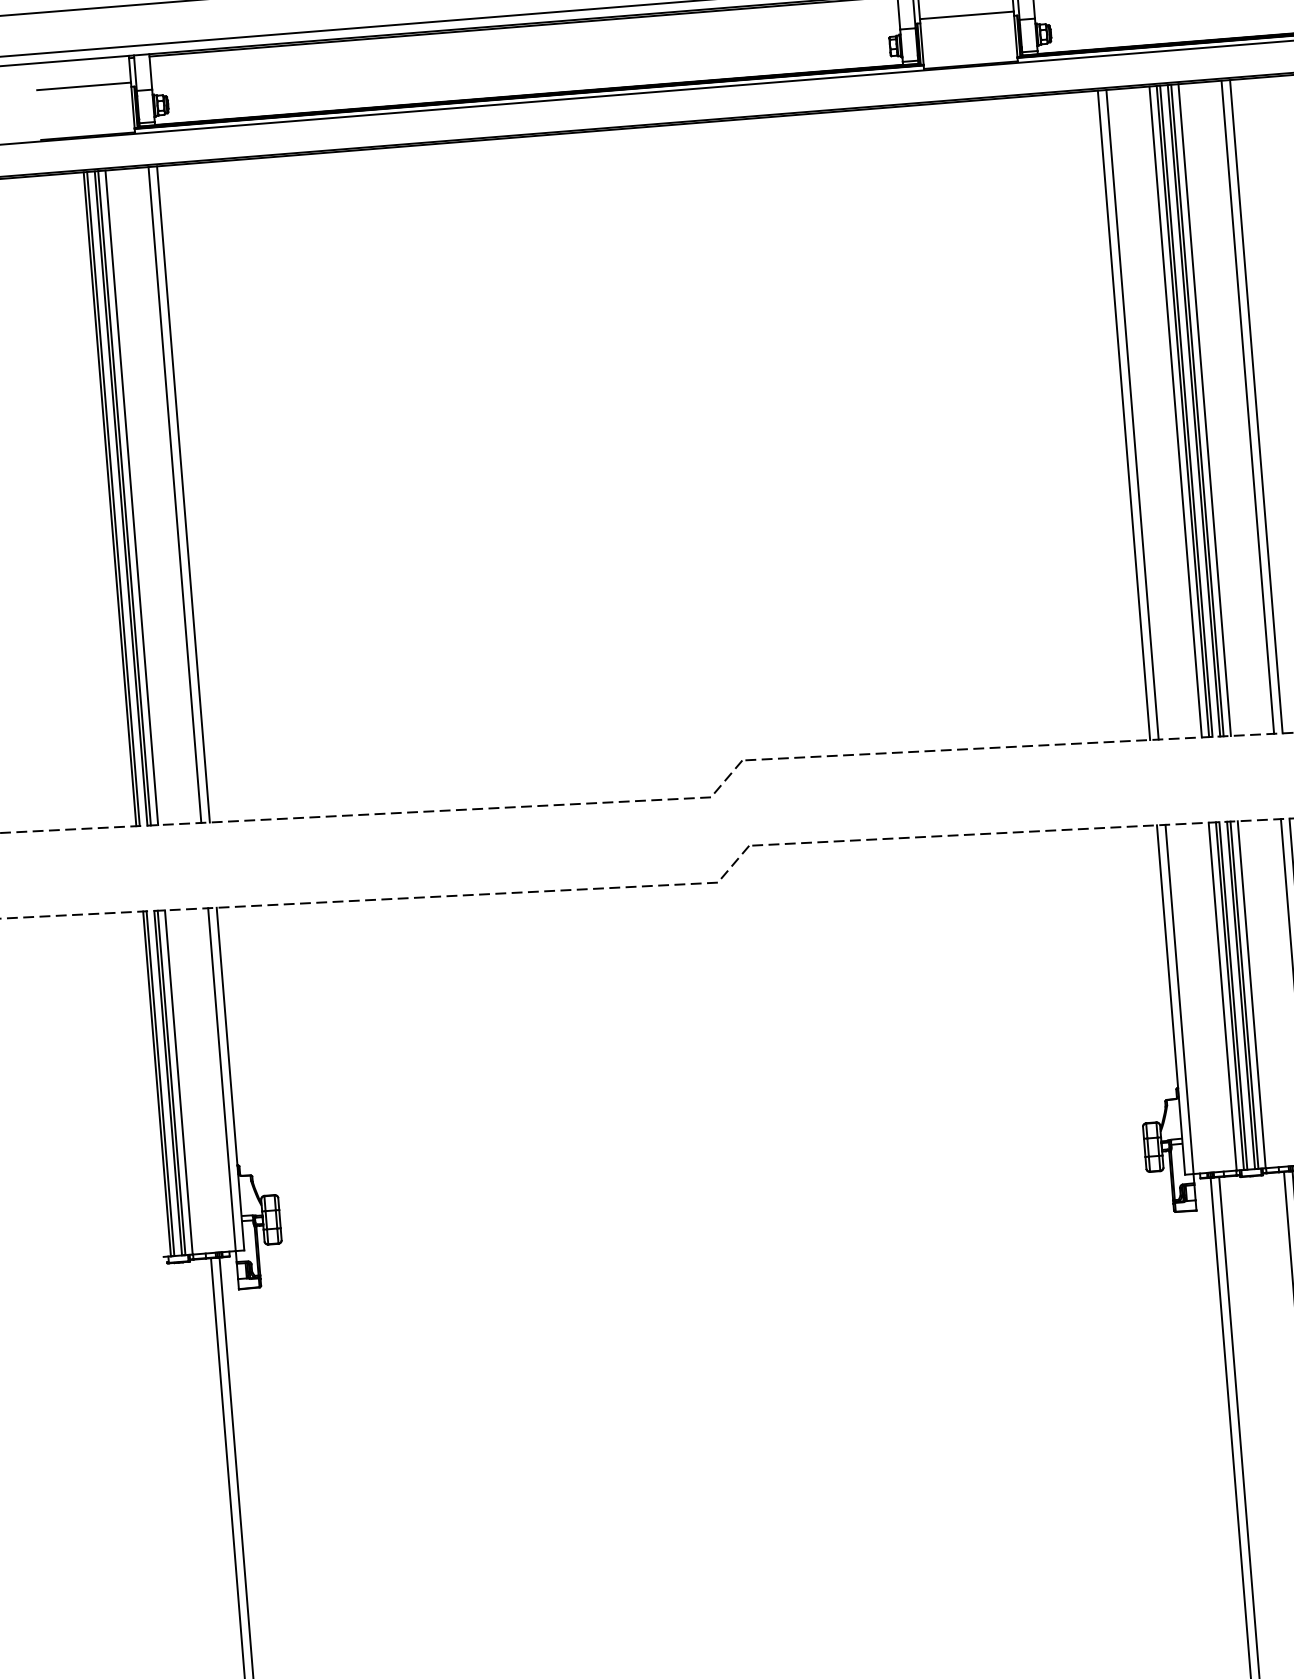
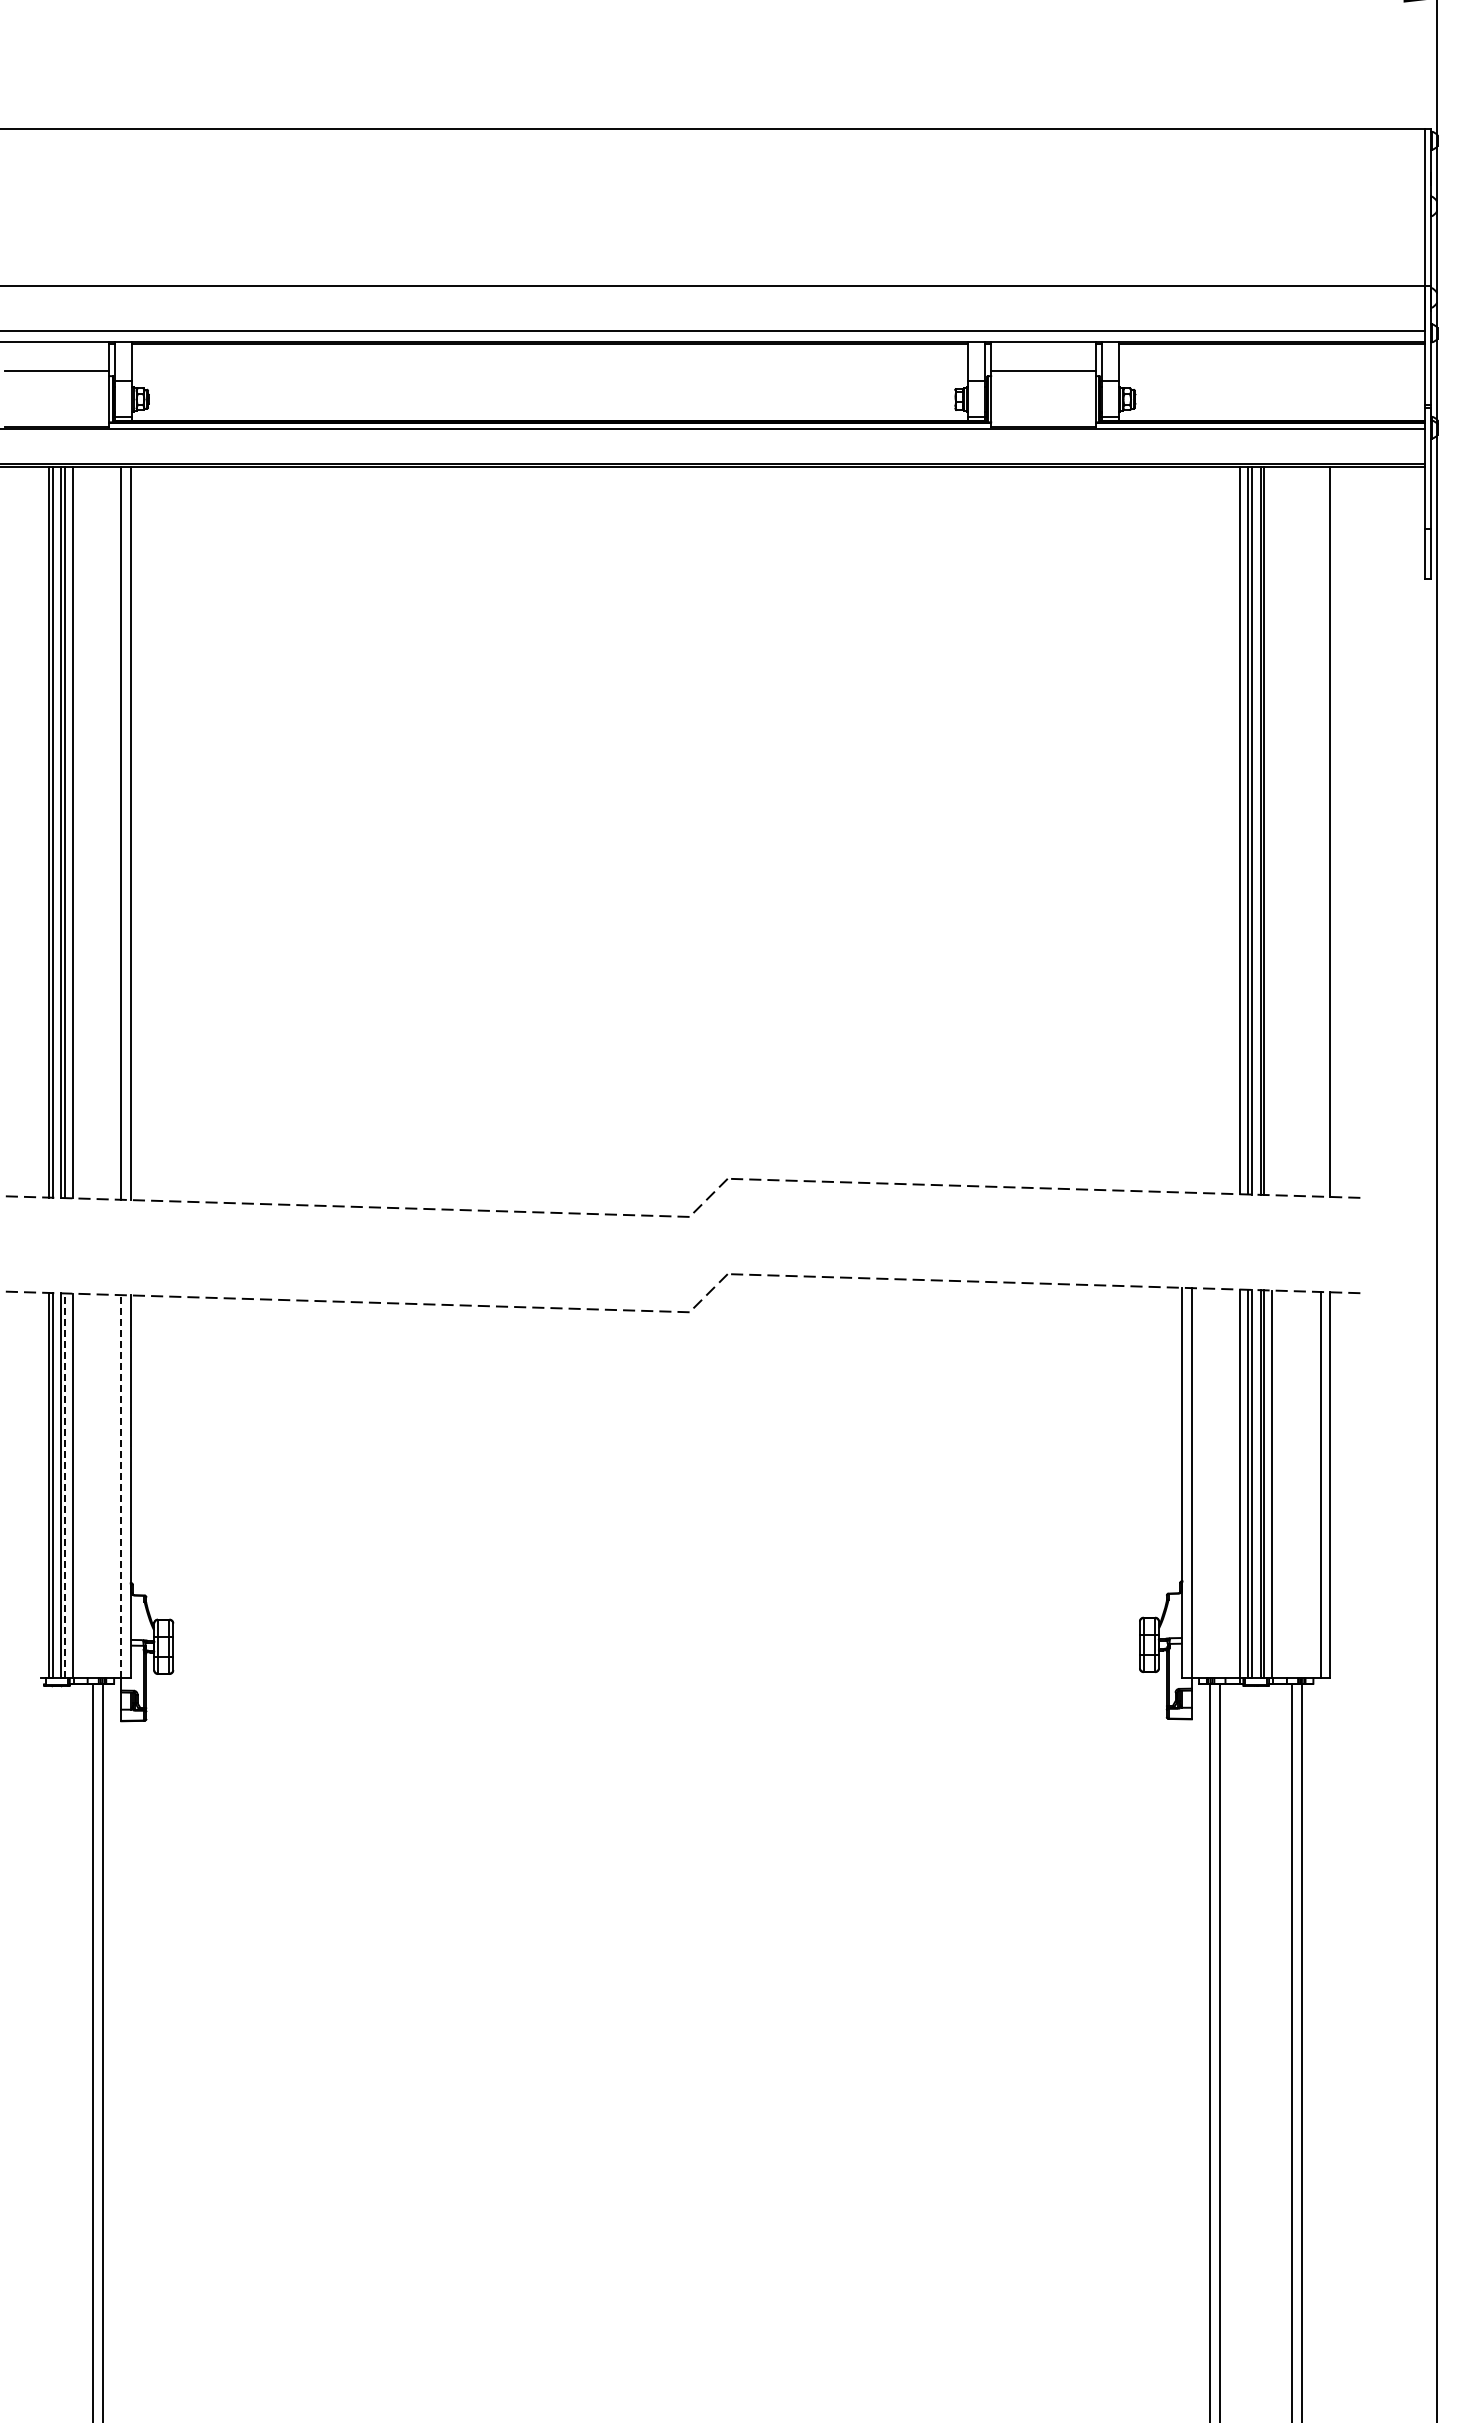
line: (1247, 407) -> (1320, 831), removed
line: (1204, 409) -> (1272, 830), removed
line: (1132, 414) -> (1191, 829), removed
line: (1124, 415) -> (1182, 829), removed
line: (222, 1079) -> (121, 1486), solid -> dashed
line: (171, 1082) -> (65, 1485), solid -> dashed

